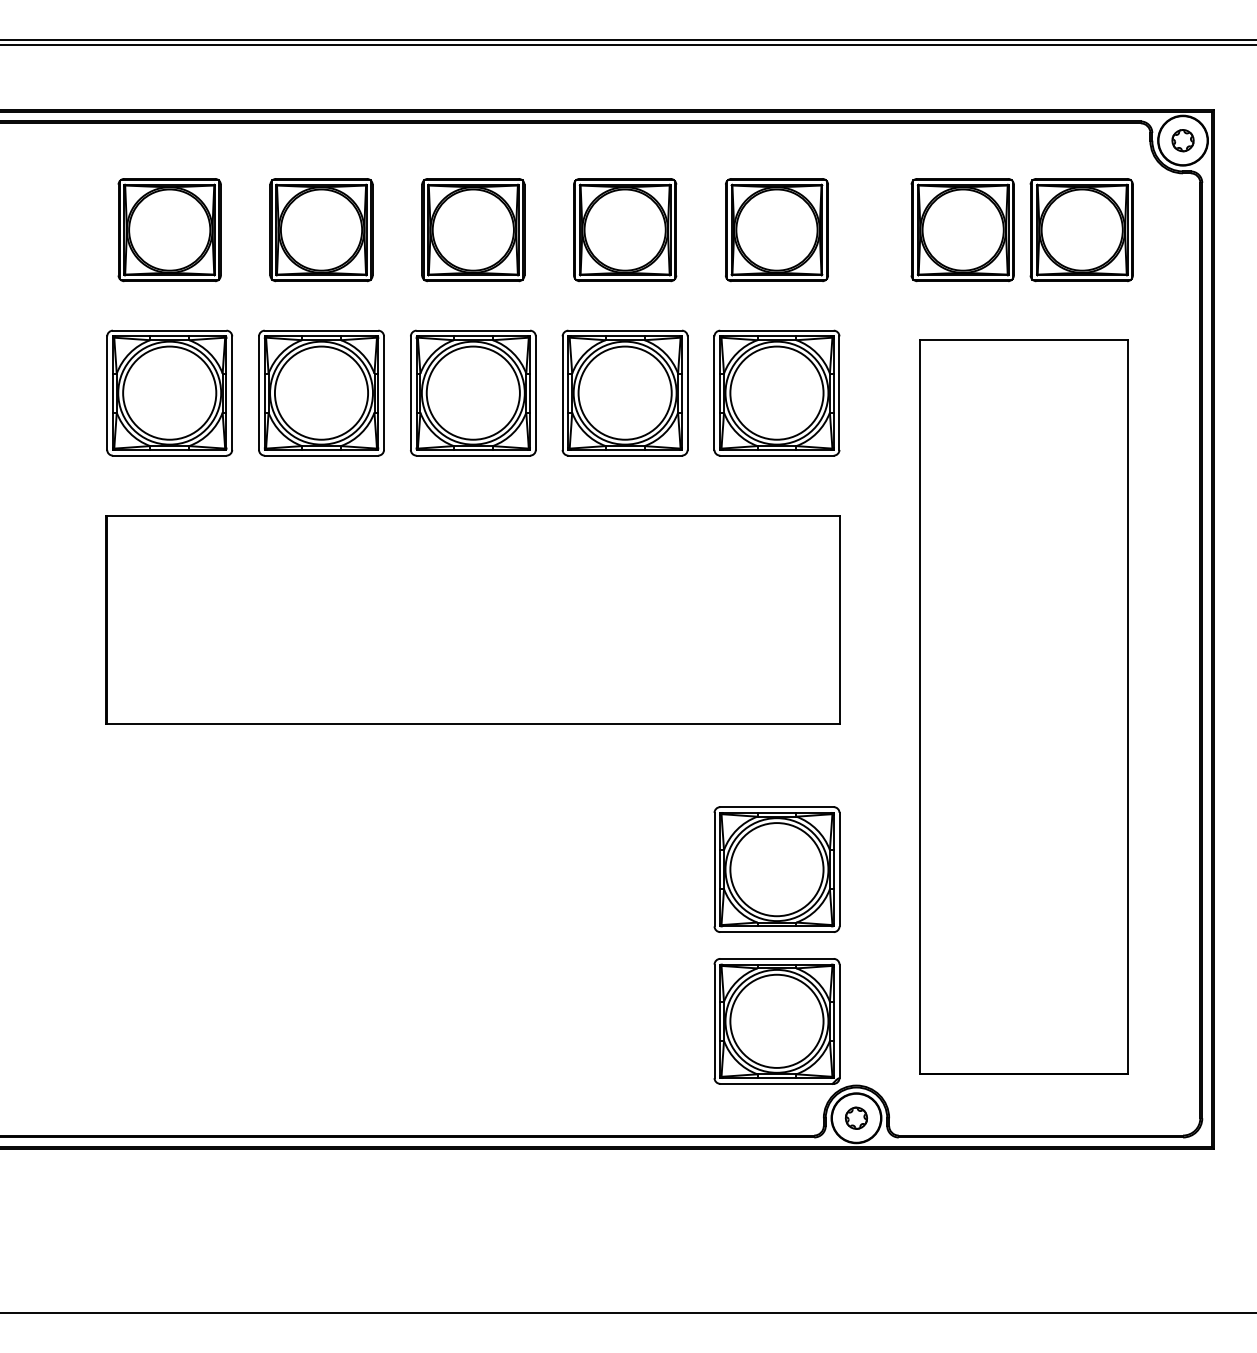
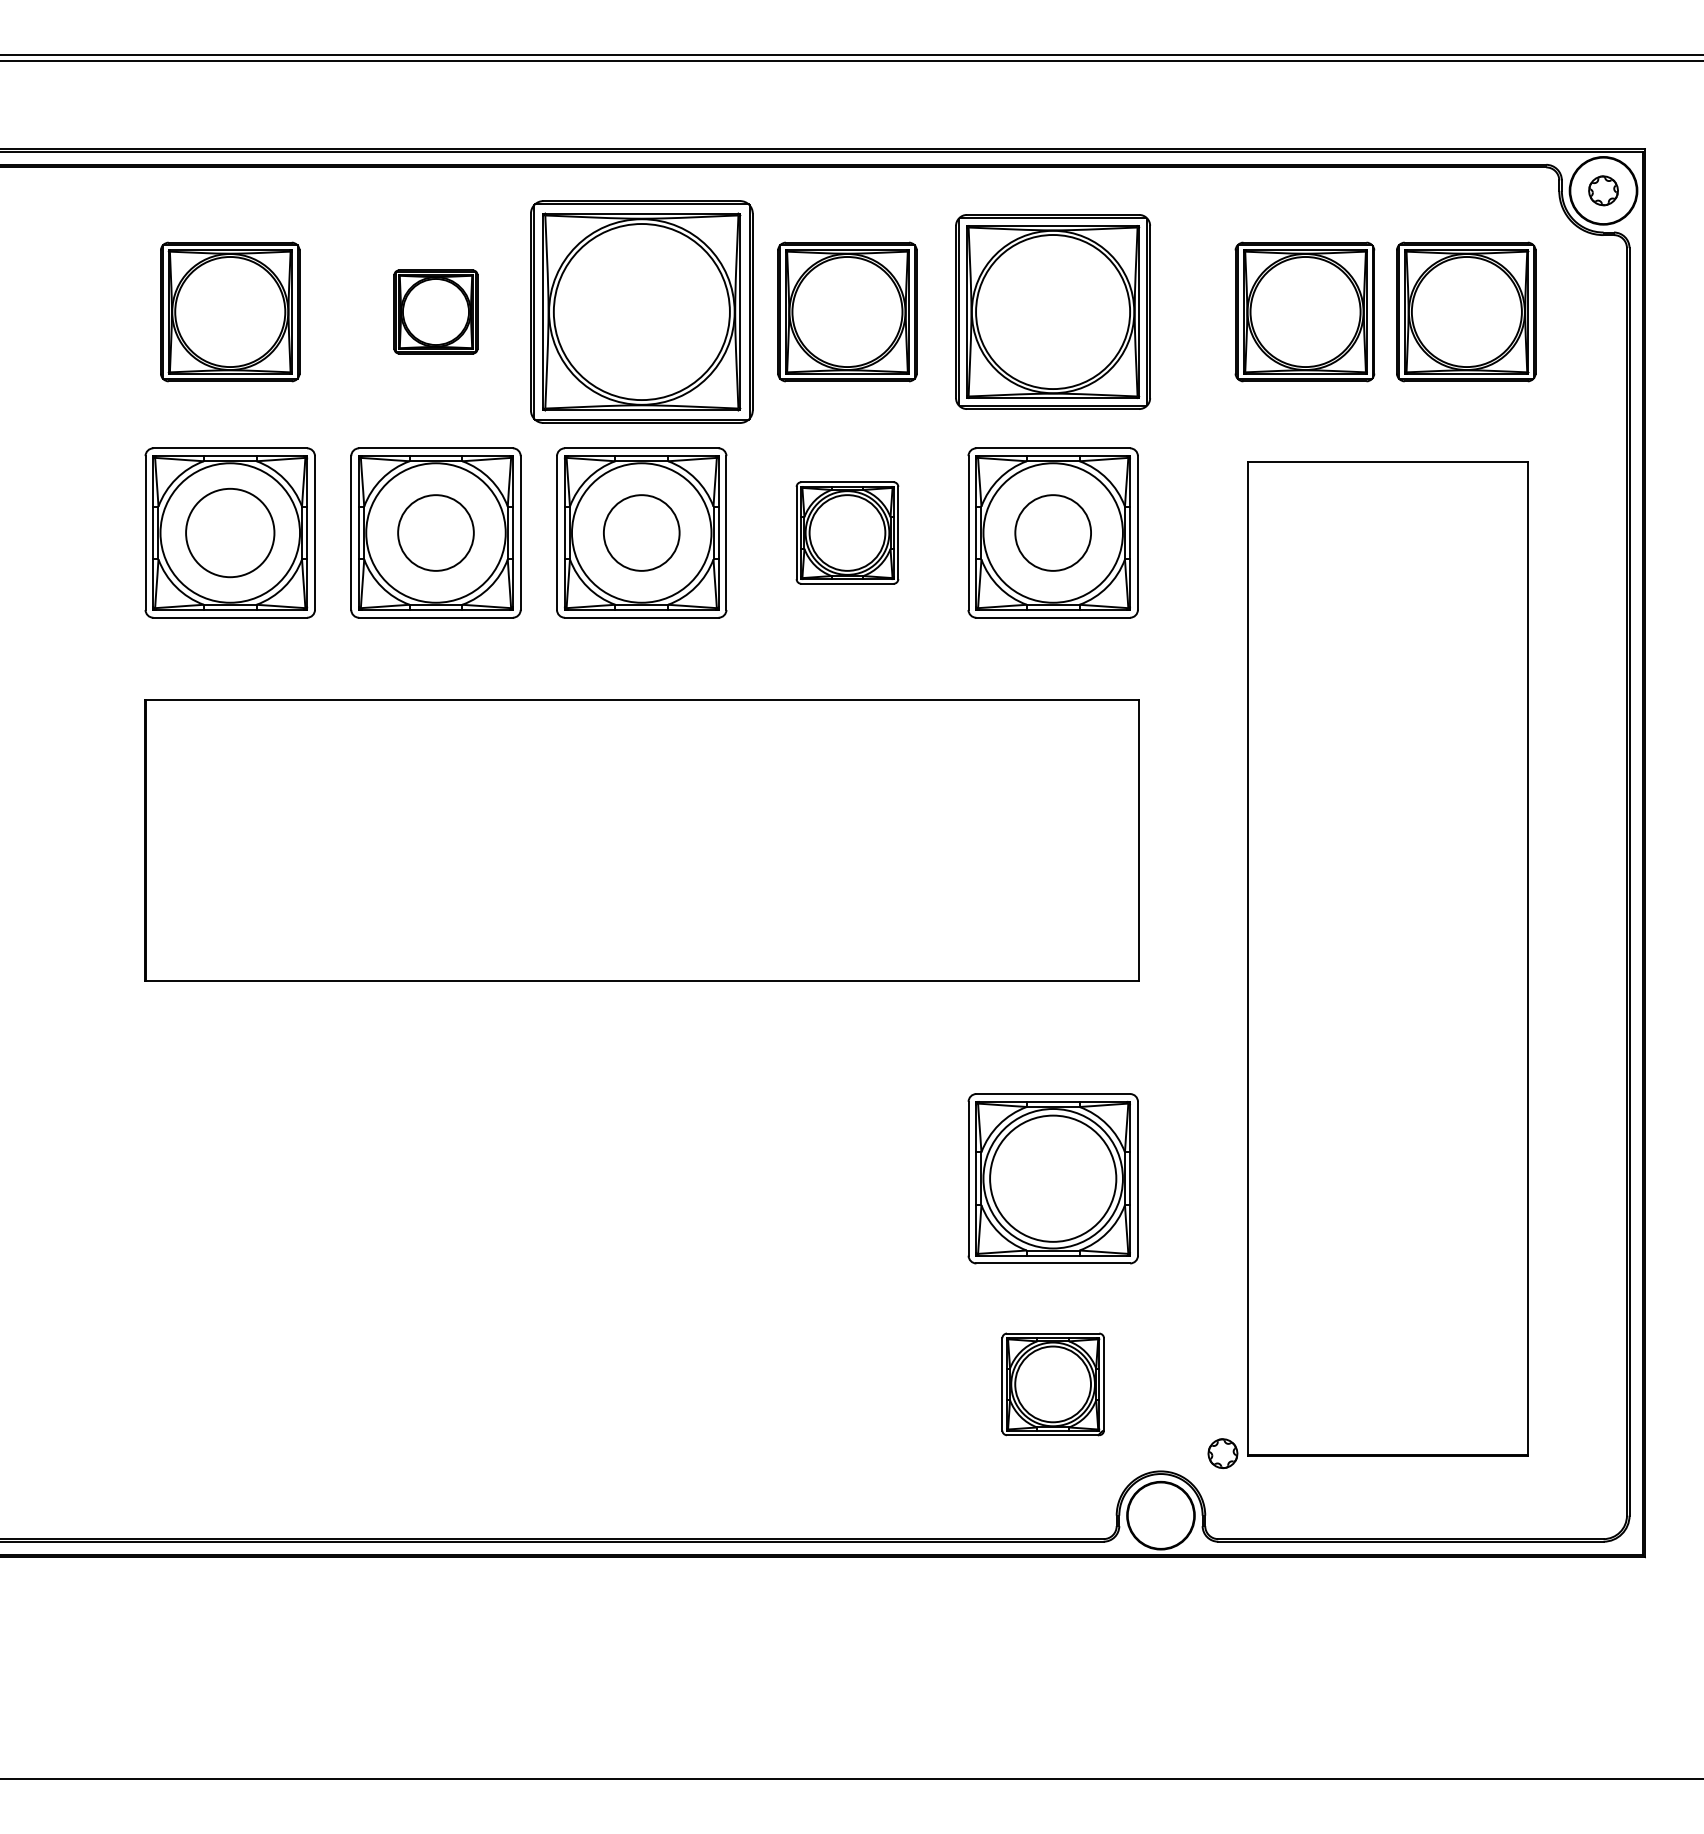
part: (321, 229) -> (435, 311), size x0.6
part: (473, 229) -> (641, 311), size x1.6
part: (777, 229) -> (1053, 311), size x1.4
circle: (169, 392) -> (230, 532), size x0.7
circle: (321, 392) -> (435, 532), size x0.6
circle: (473, 392) -> (641, 532), size x0.6
part: (625, 392) -> (847, 532), size x0.6
circle: (777, 392) -> (1053, 532), size x0.6
part: (776, 1021) -> (1052, 1384), size x0.6
part: (856, 1118) -> (1222, 1453), moved

